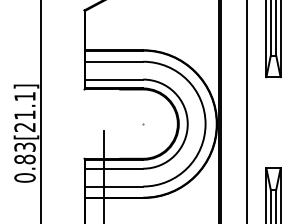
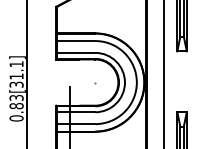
text: (24, 127) -> (16, 84), 0.83[21.1] -> 0.83[31.1]

